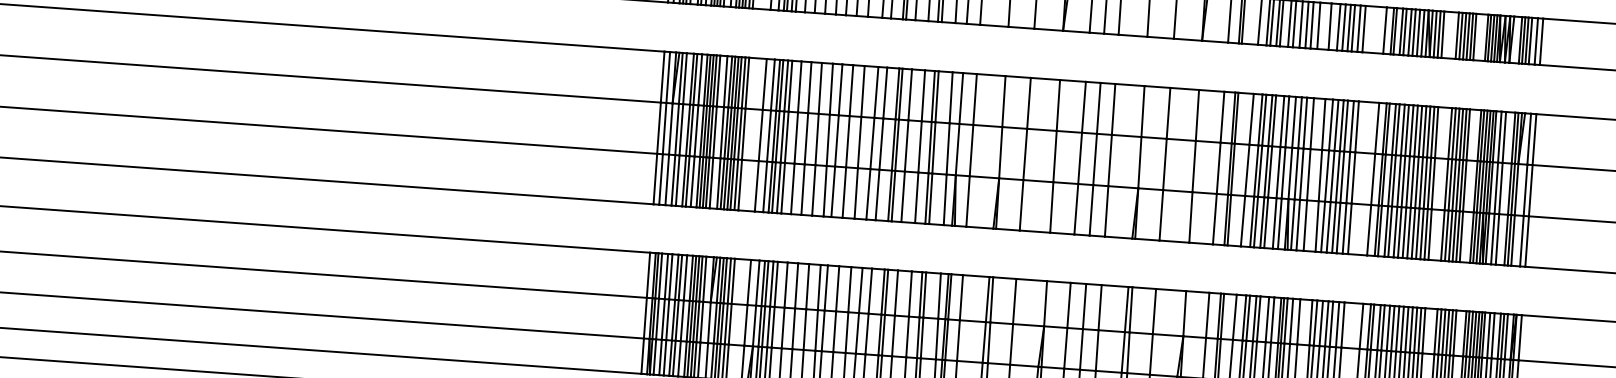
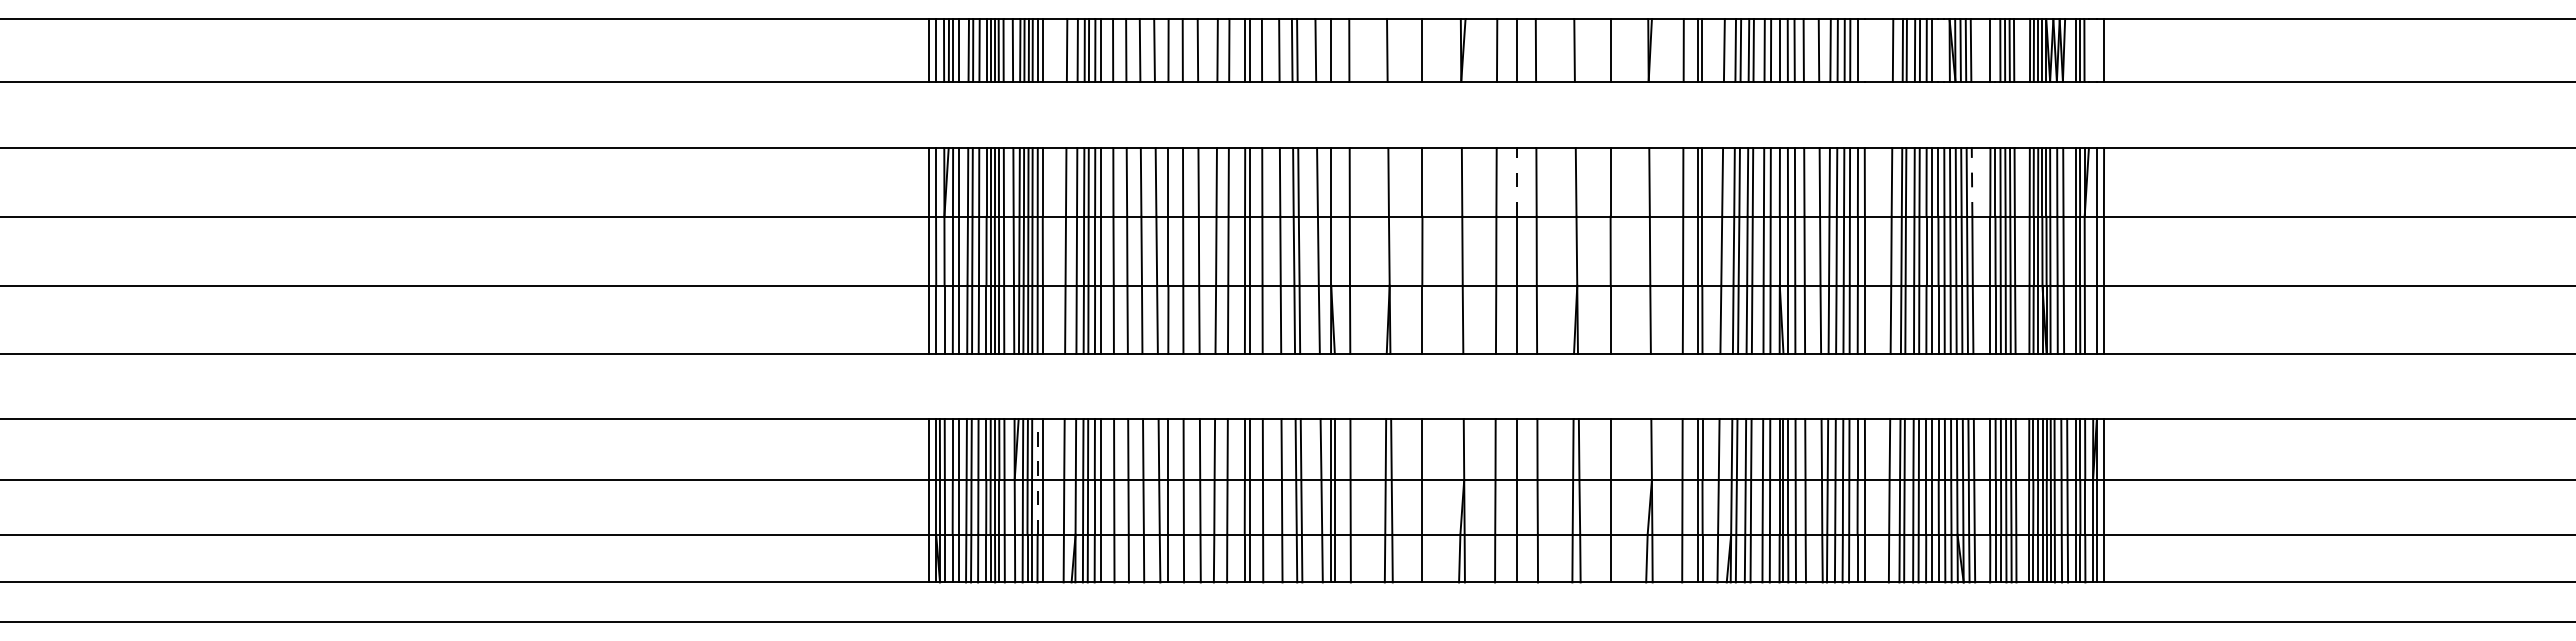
line: (1363, 29) -> (1864, 50), removed
line: (1418, 32) -> (1938, 50), removed
line: (1423, 33) -> (1944, 50), removed
line: (1461, 36) -> (1995, 50), removed
line: (1530, 41) -> (2089, 50), removed
line: (1536, 41) -> (2097, 50), removed
line: (1098, 107) -> (1516, 181), solid -> dashed
line: (1437, 131) -> (1972, 181), solid -> dashed
line: (727, 301) -> (1037, 476), solid -> dashed

